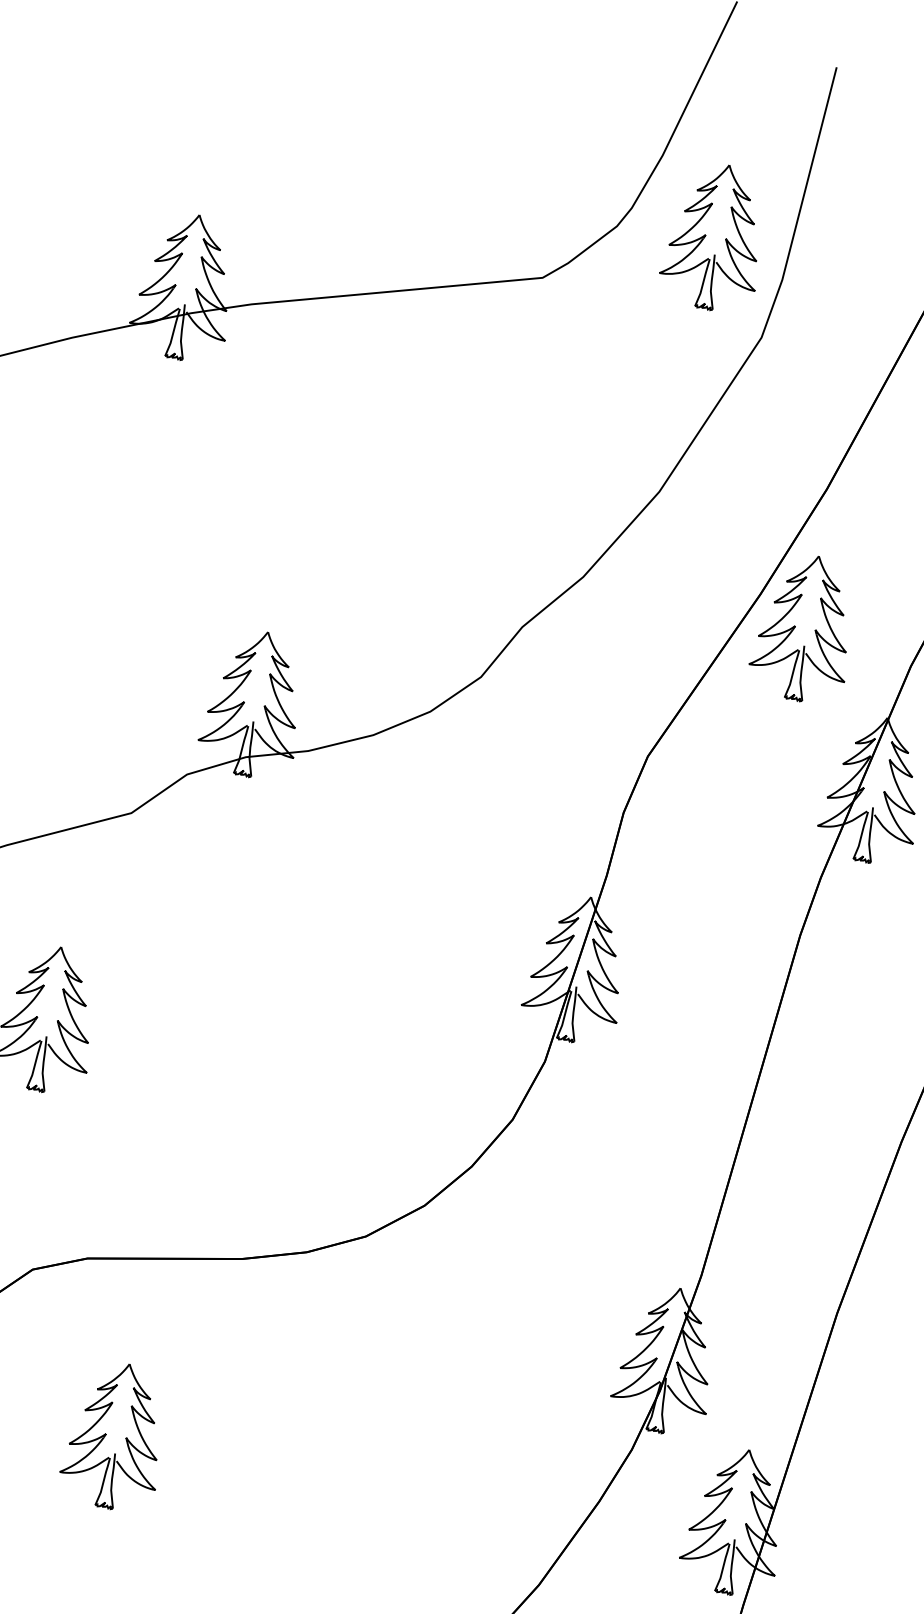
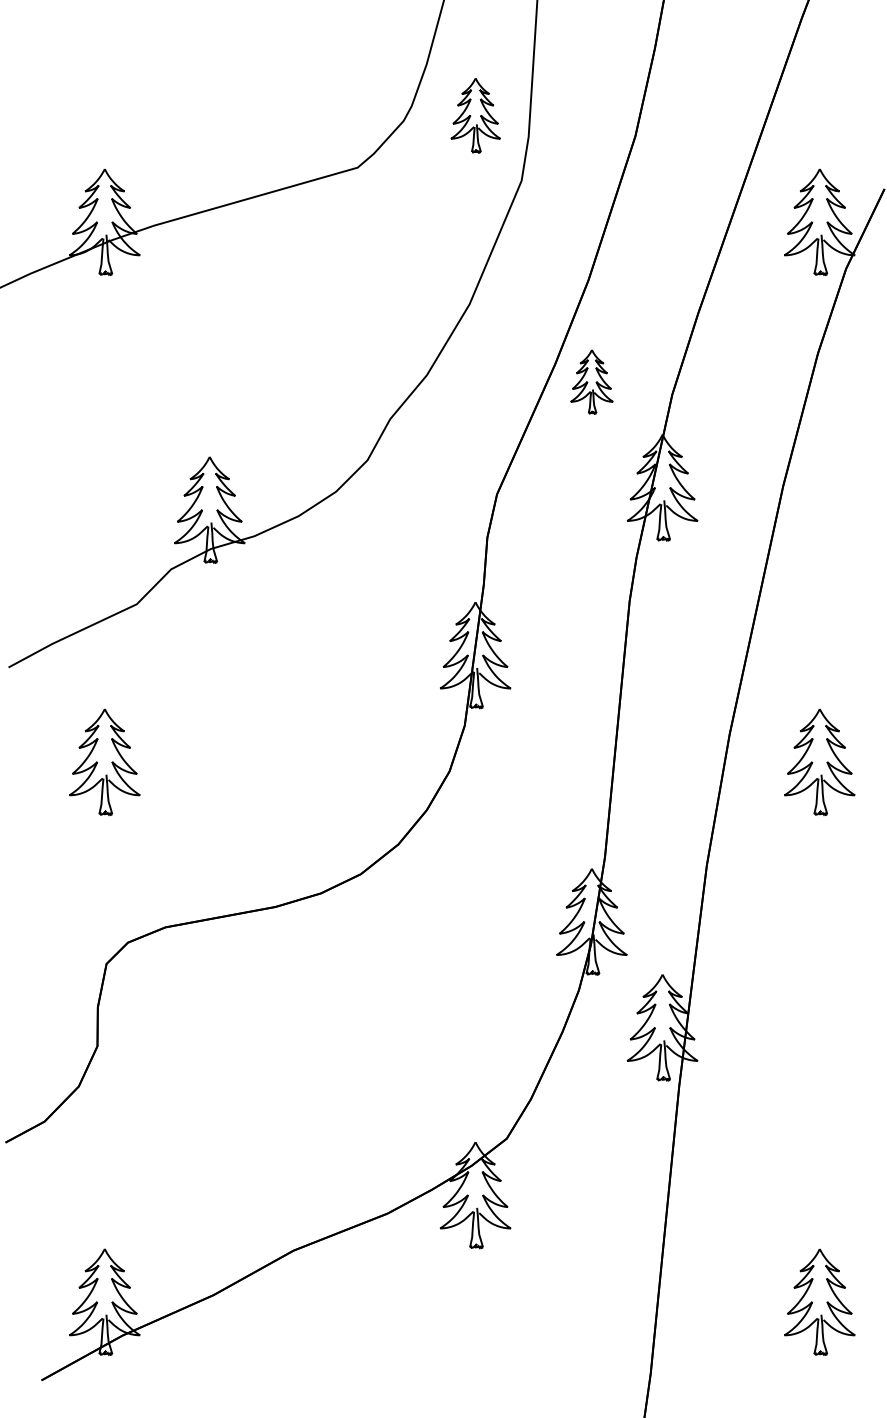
part: (715, 237) -> (475, 115), size x0.7
part: (804, 627) -> (591, 381), size x0.6
part: (115, 1435) -> (209, 1049), removed

